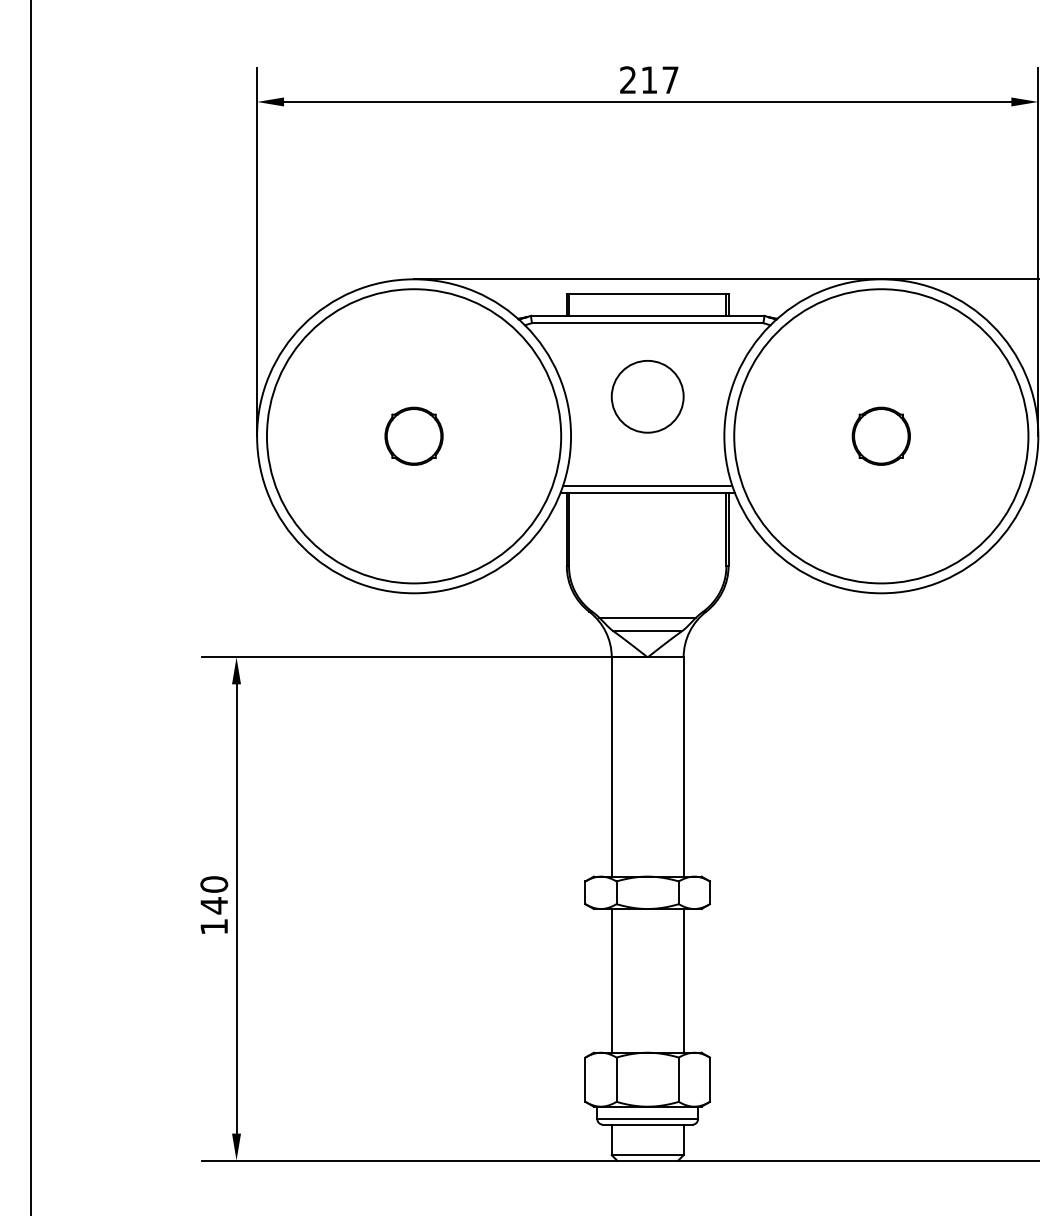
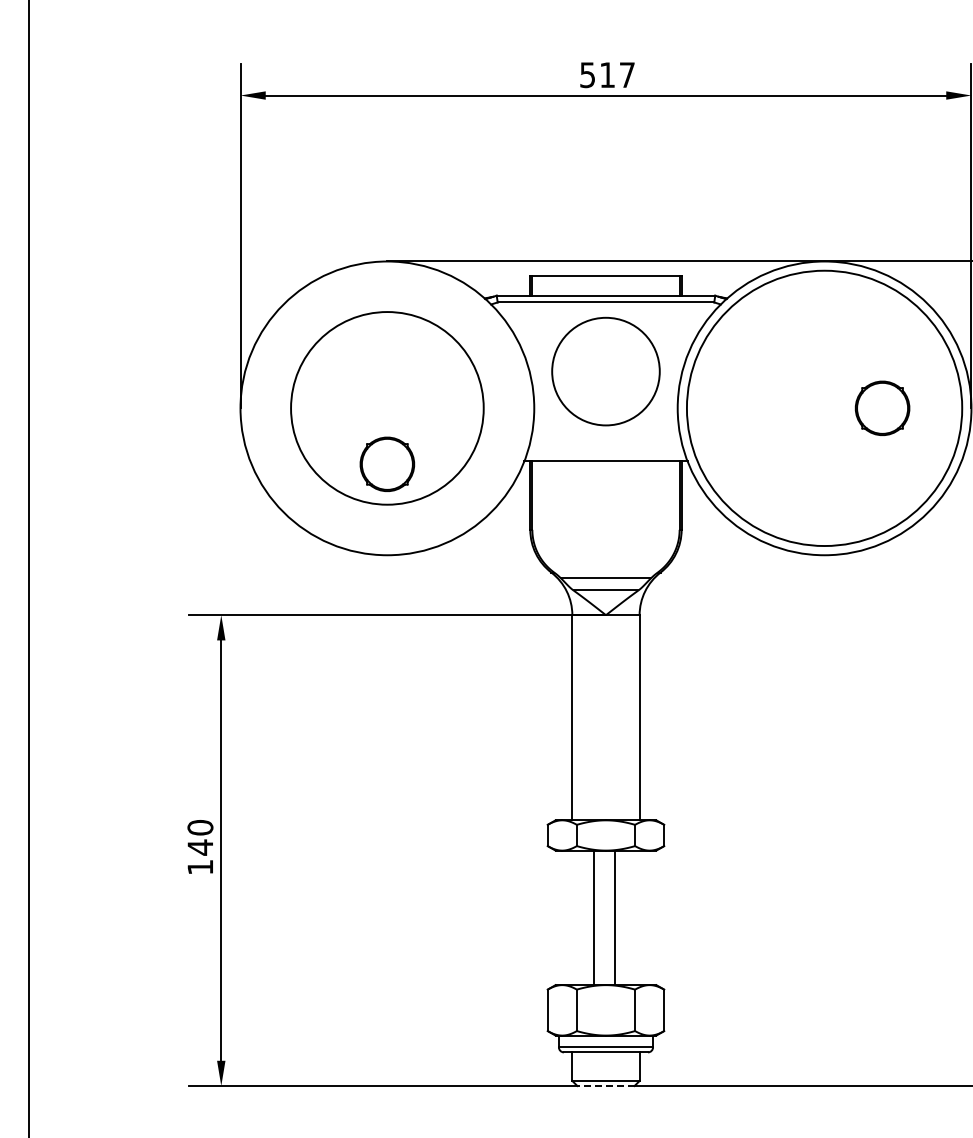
text: (627, 80) -> (587, 75), 217 -> 517
circle: (647, 395) -> (605, 370), size x1.6
part: (414, 435) -> (387, 463), moved
part: (881, 435) -> (882, 407), moved
circle: (414, 436) -> (387, 408), size x0.7
line: (647, 485) -> (605, 454), removed
line: (611, 980) -> (615, 917), moved
line: (683, 980) -> (593, 917), moved
line: (647, 1161) -> (605, 1086), solid -> dashed

